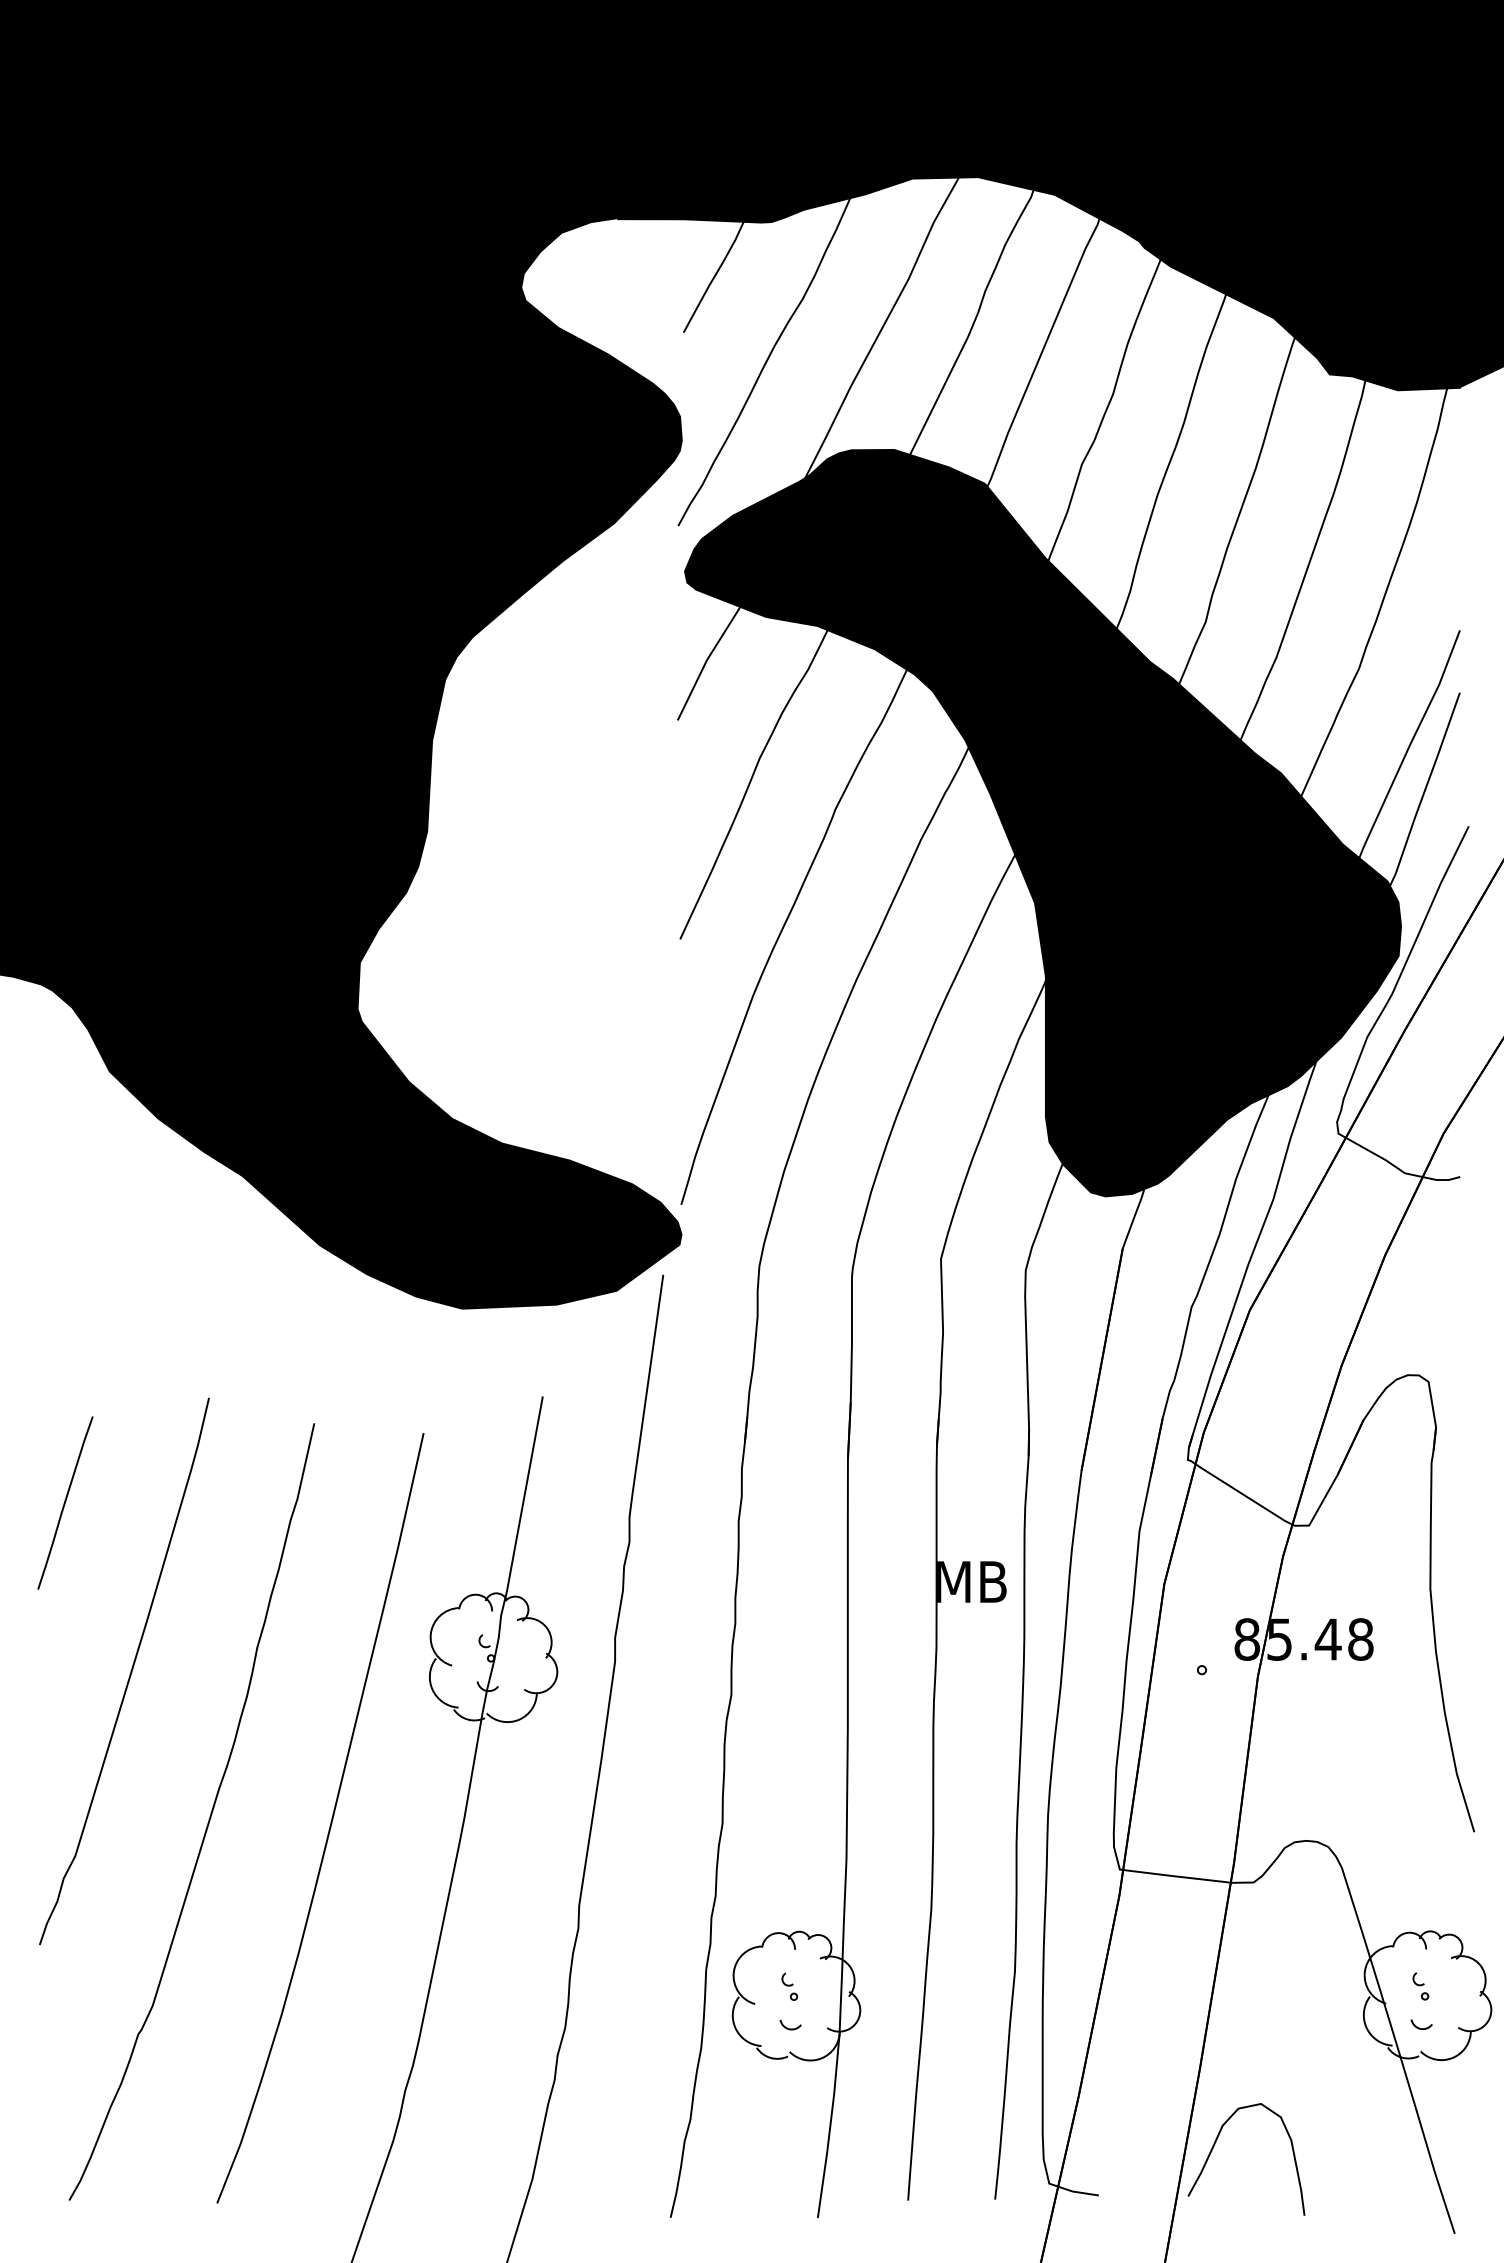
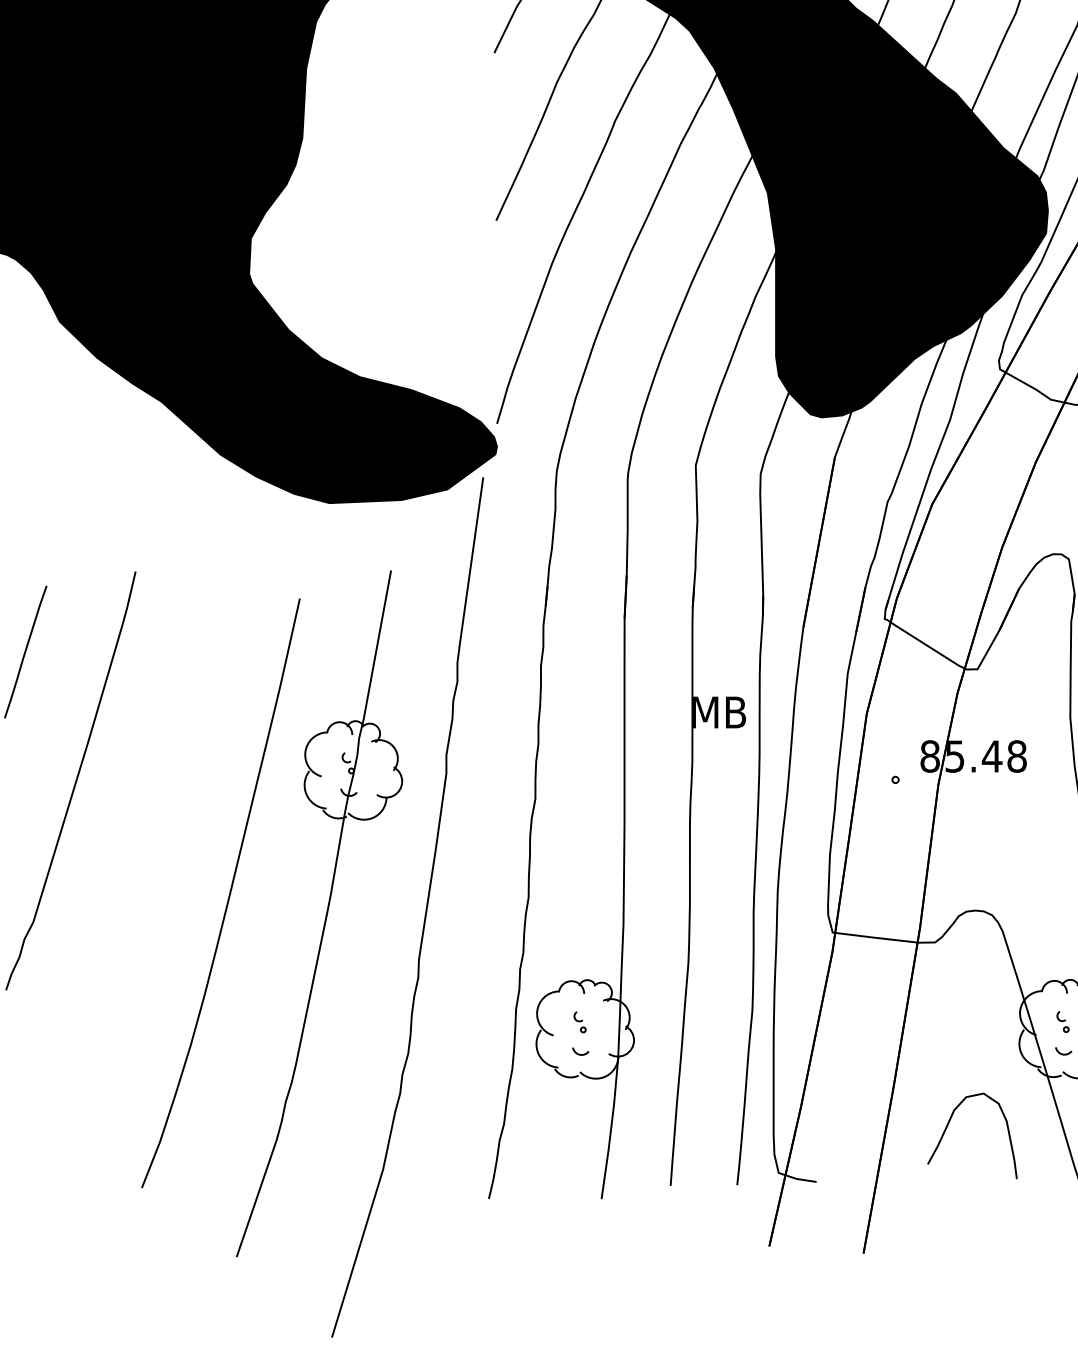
curve: (209, 1816) -> (136, 891), removed
curve: (1215, 2144) -> (948, 1124), moved

